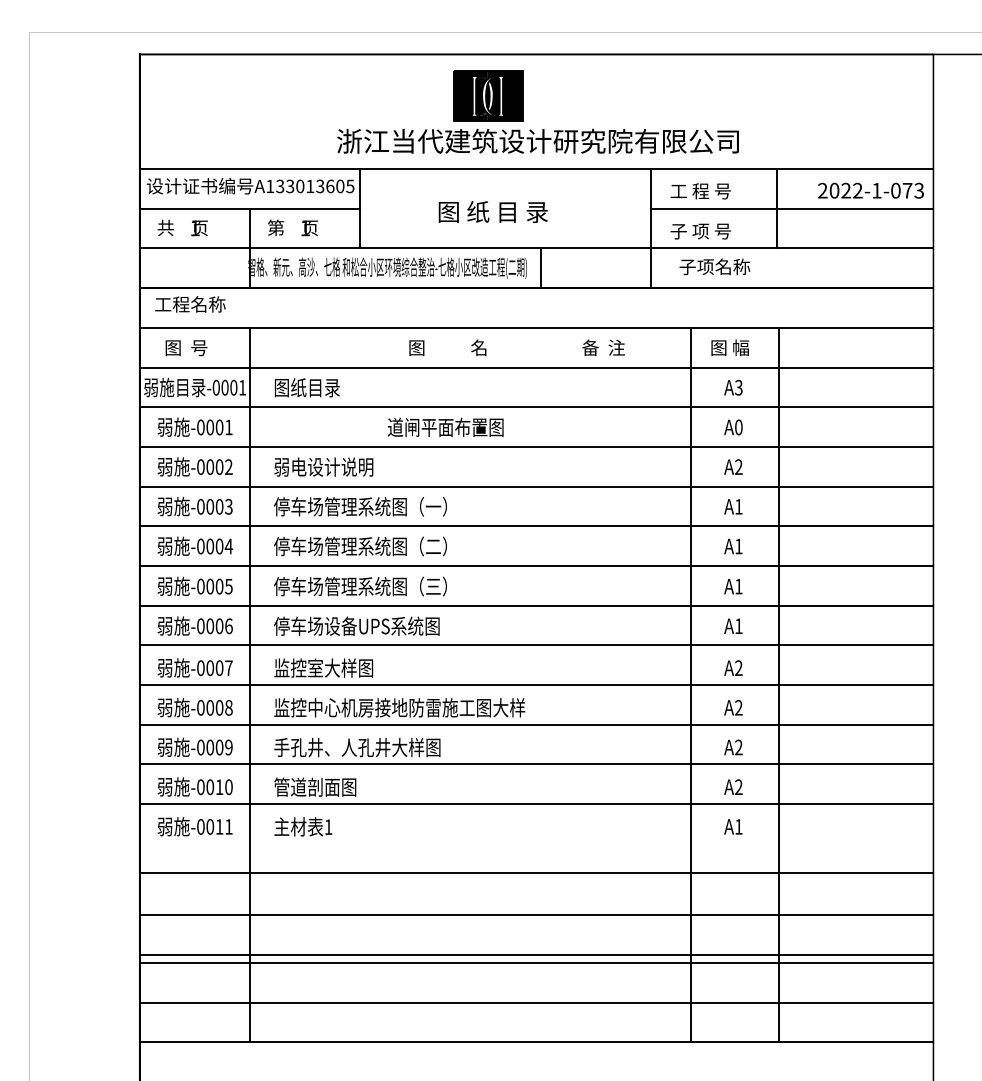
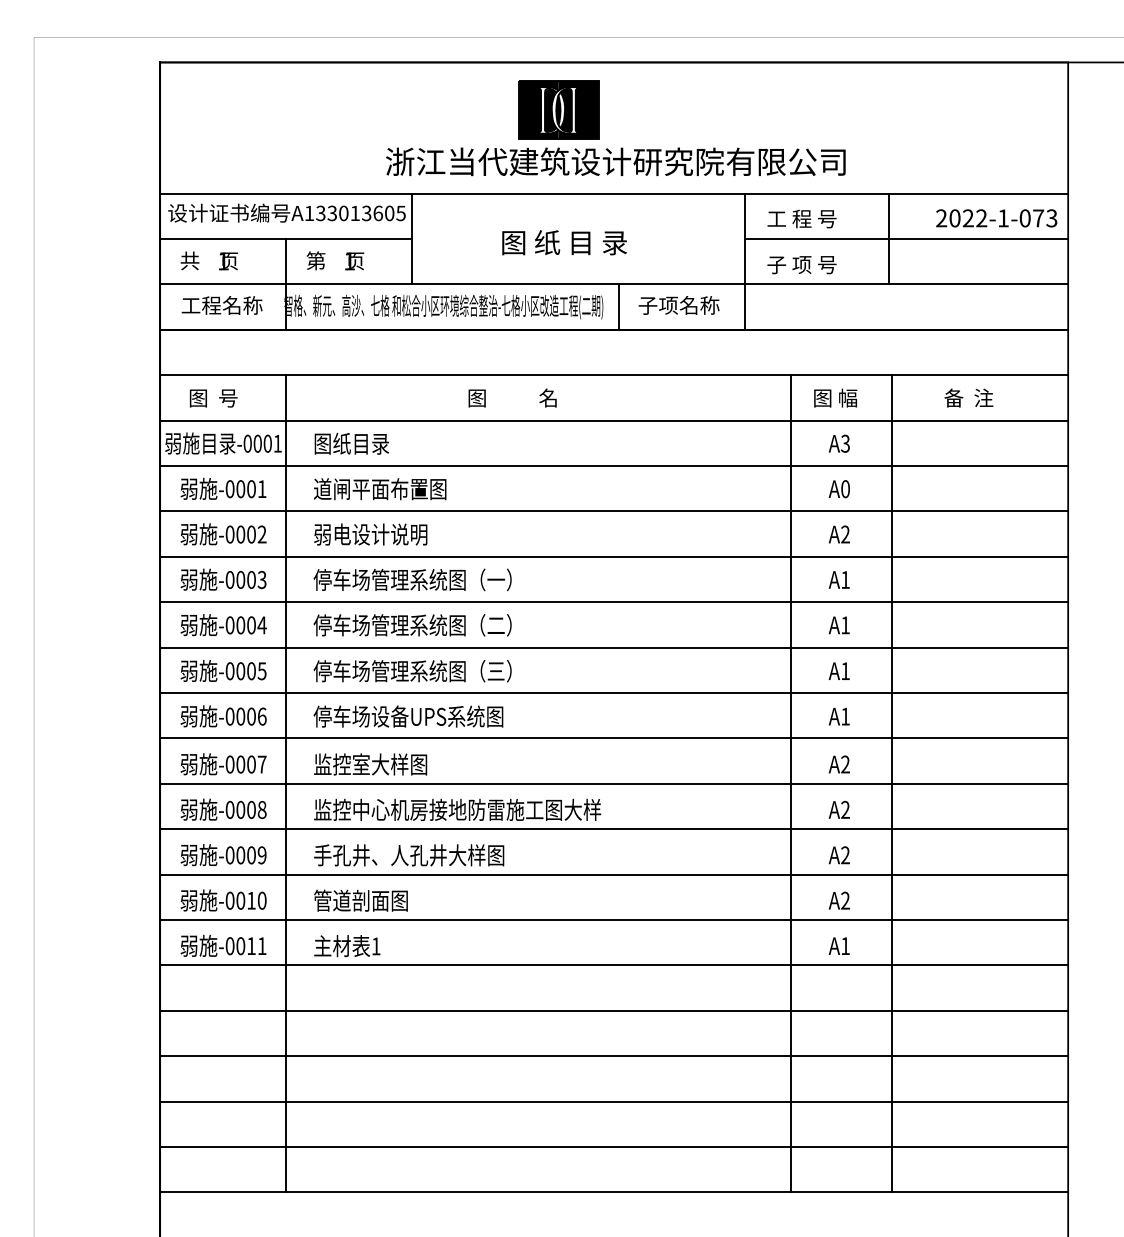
text: (714, 266) -> (678, 305), moved
text: (189, 304) -> (221, 305), moved
text: (603, 347) -> (968, 397), moved
text: (445, 427) -> (380, 489), moved
line: (536, 873) -> (614, 965), moved
line: (536, 914) -> (614, 1010), moved
line: (536, 954) -> (614, 1056), moved

